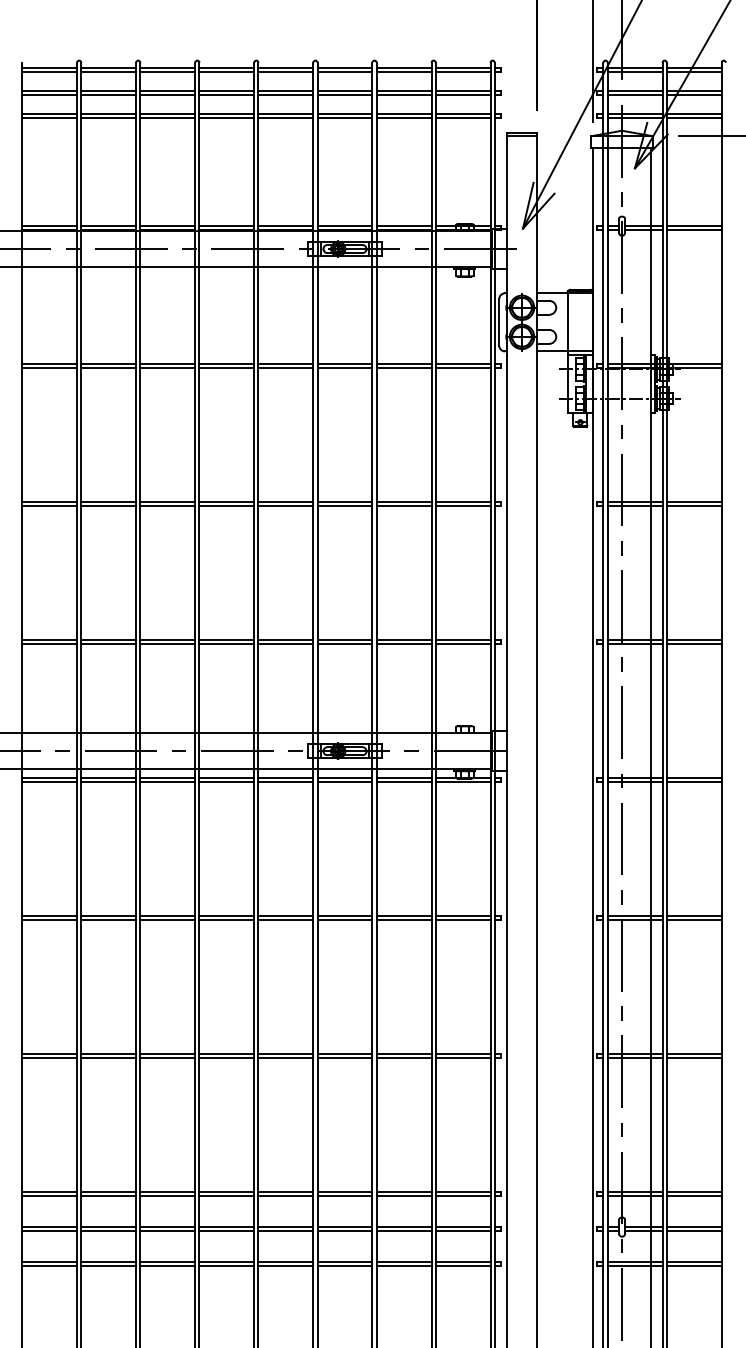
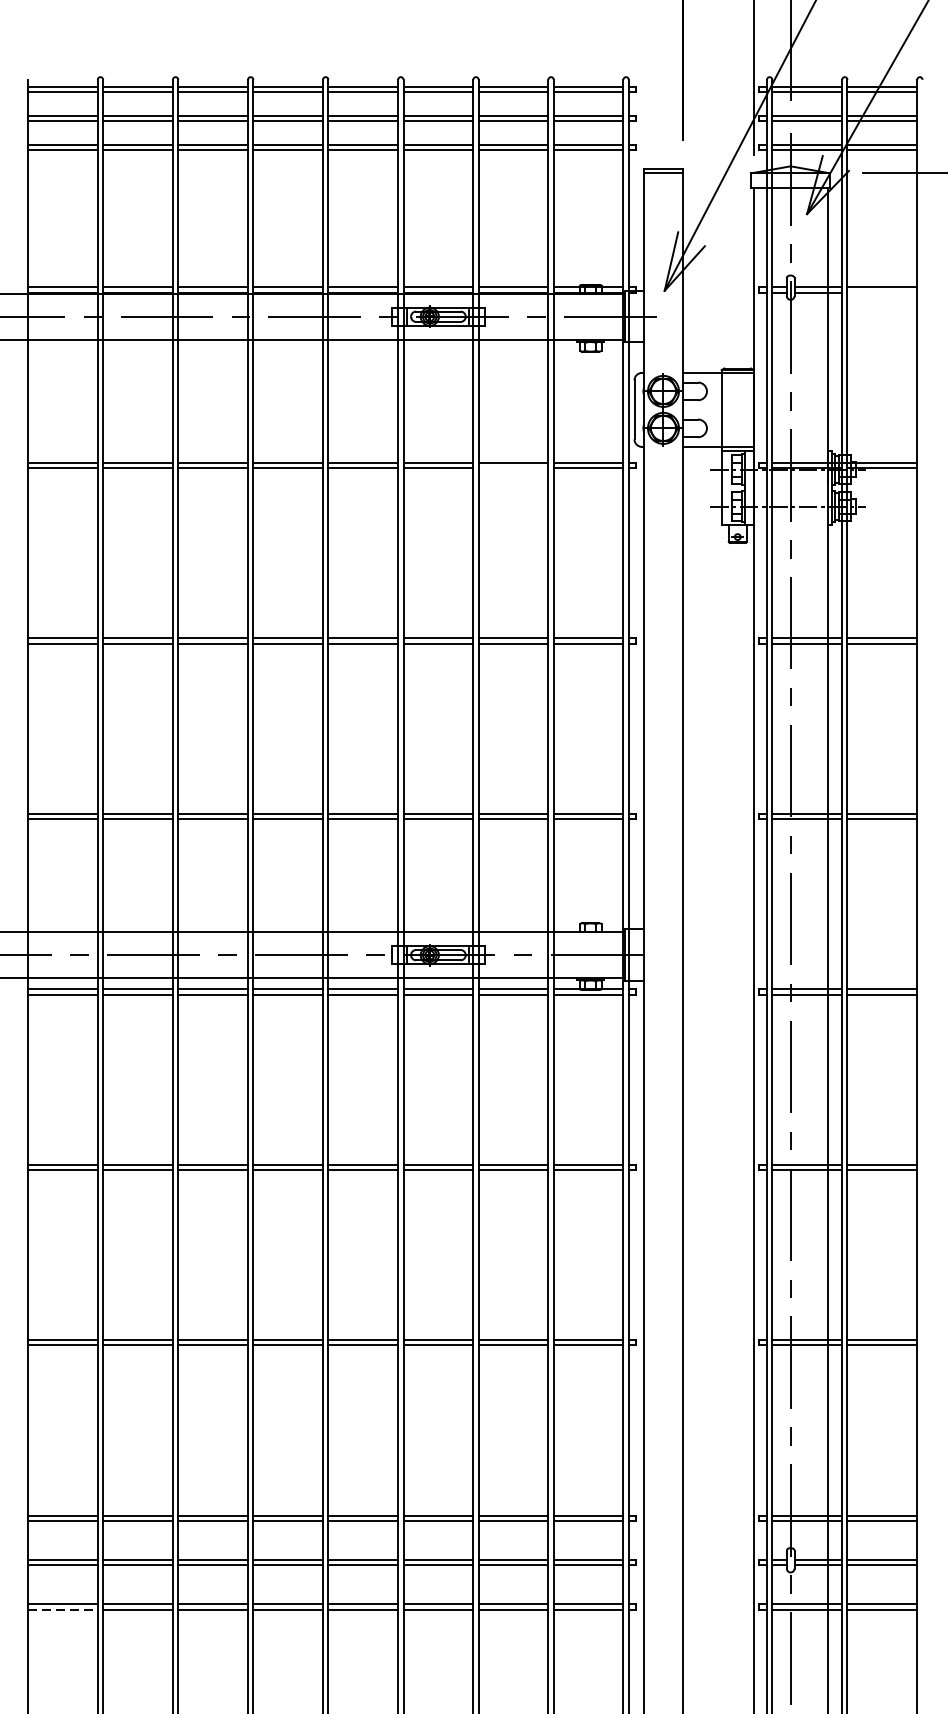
line: (693, 230) -> (881, 293), removed
line: (403, 368) -> (512, 468), removed
line: (50, 1266) -> (63, 1610), solid -> dashed

